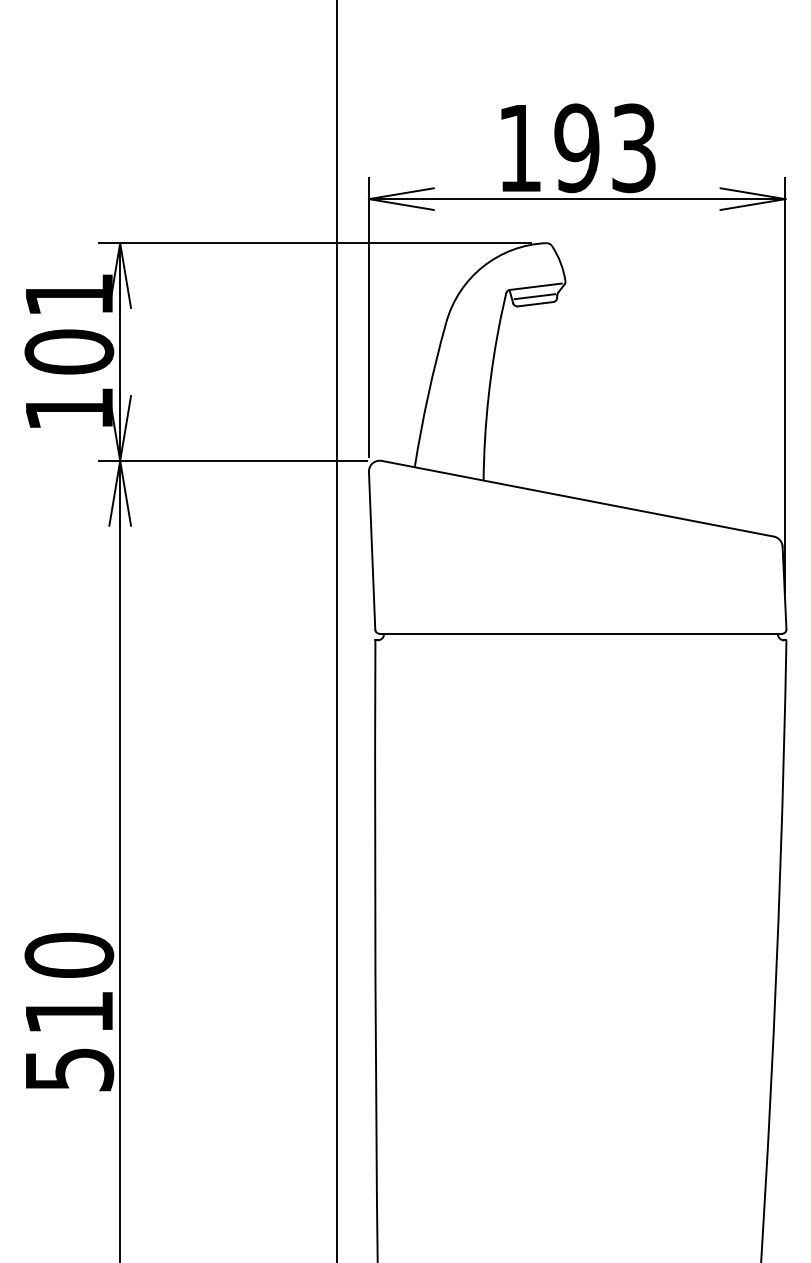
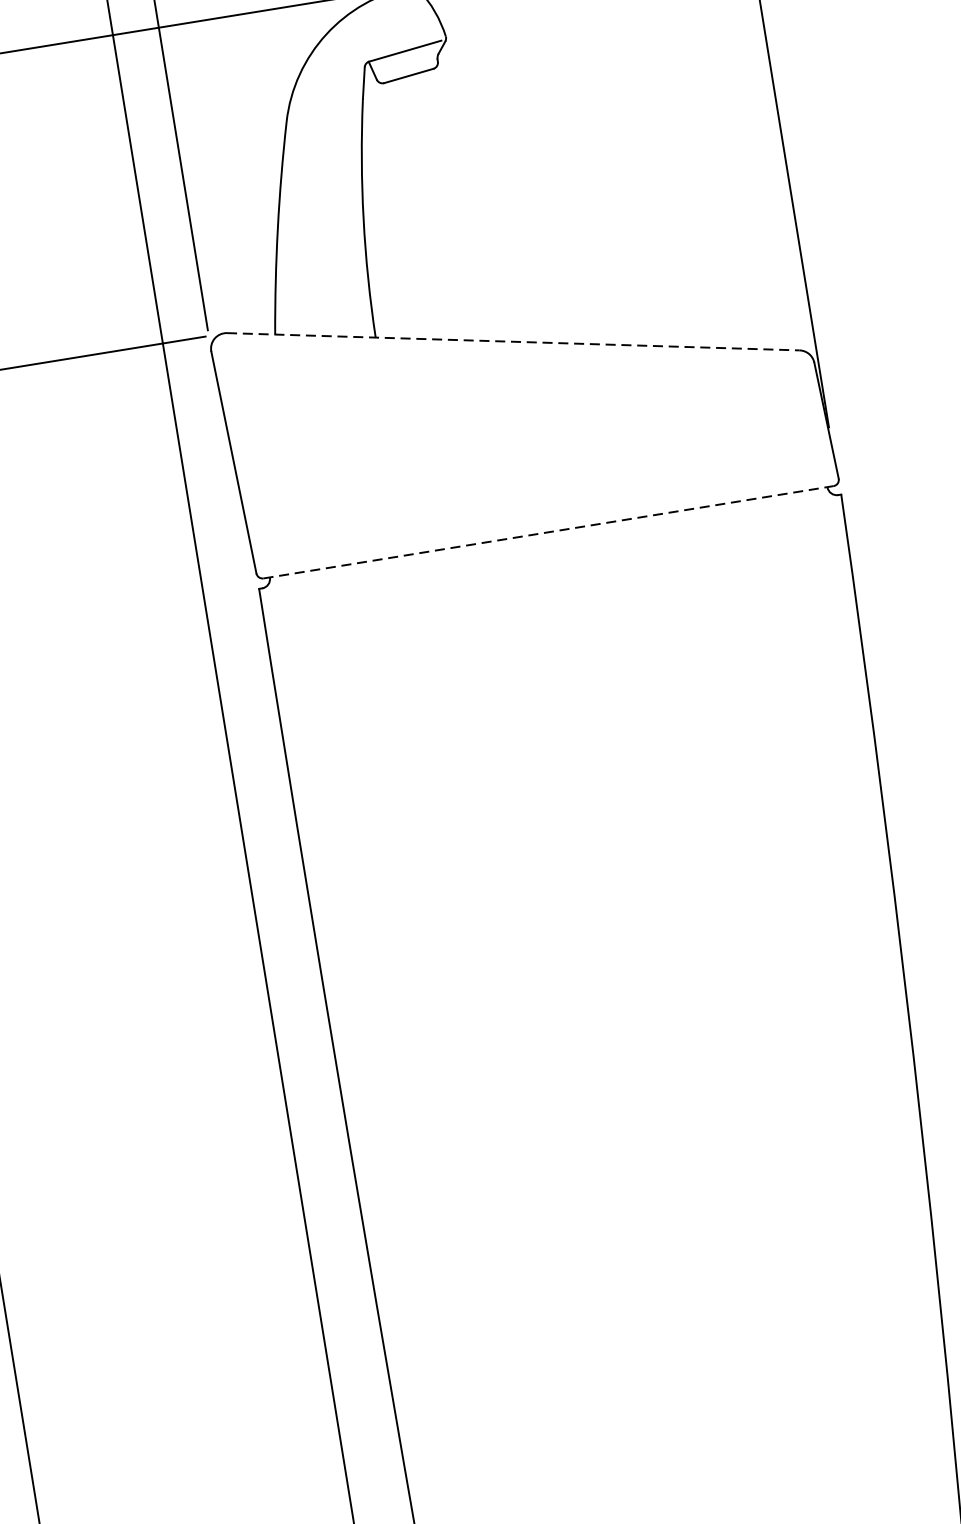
line: (534, 296) -> (405, 65), removed
line: (577, 498) -> (512, 341), solid -> dashed
line: (581, 633) -> (549, 531), solid -> dashed

